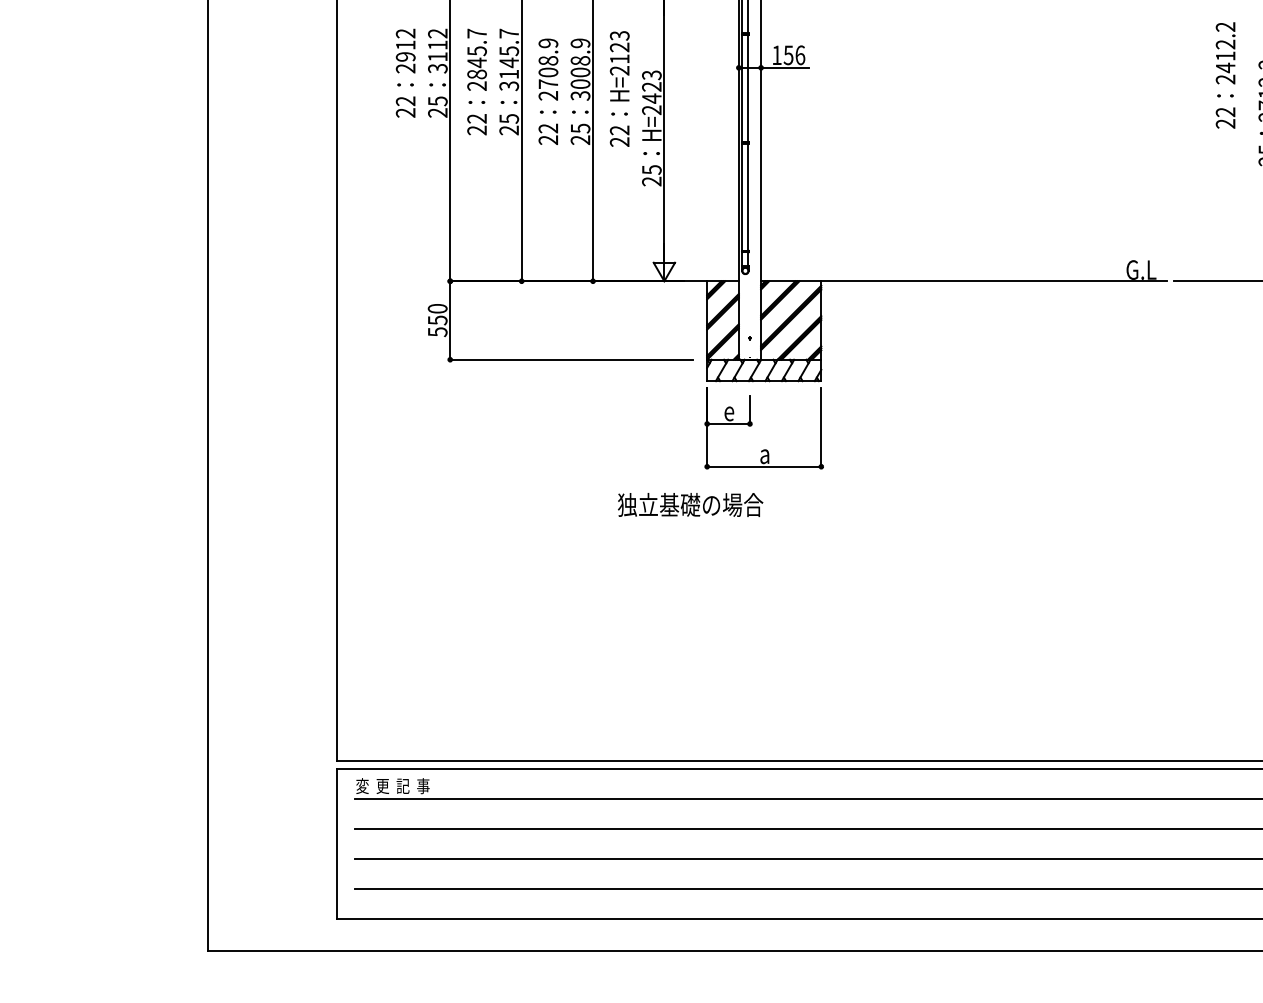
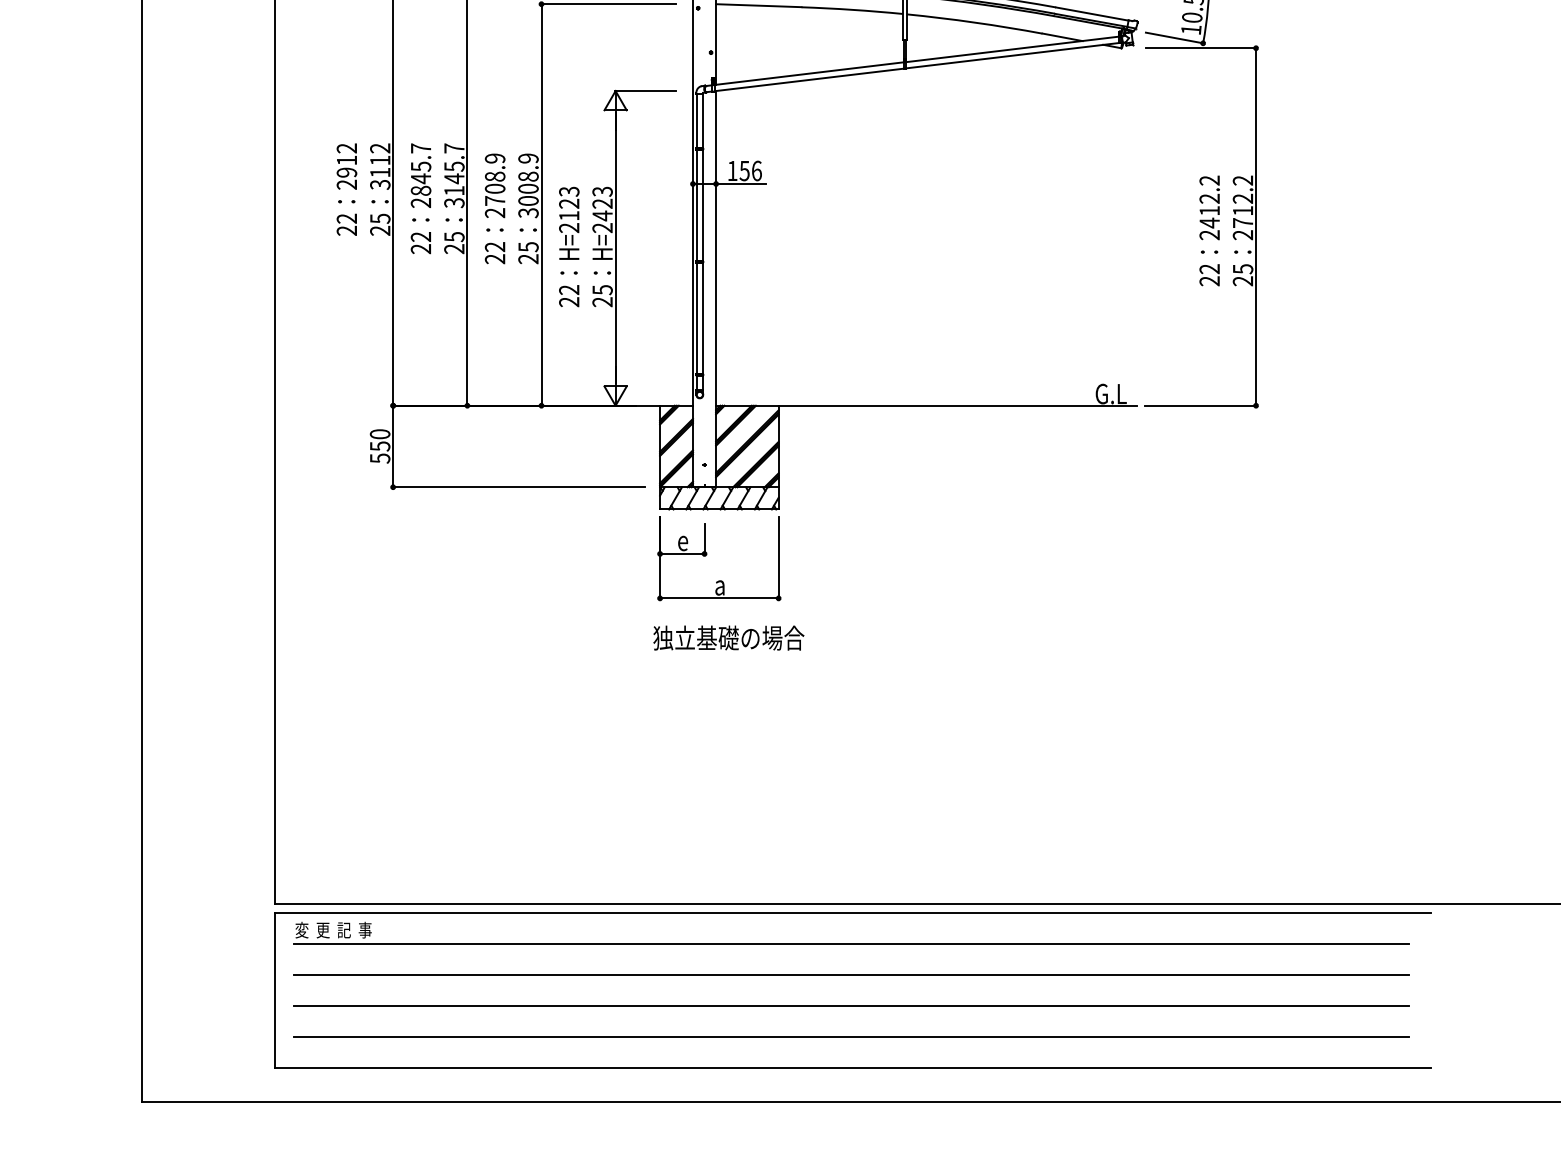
text: (1225, 75) -> (1209, 230), moved
text: (619, 88) -> (569, 246), moved
text: (690, 504) -> (728, 637), moved

